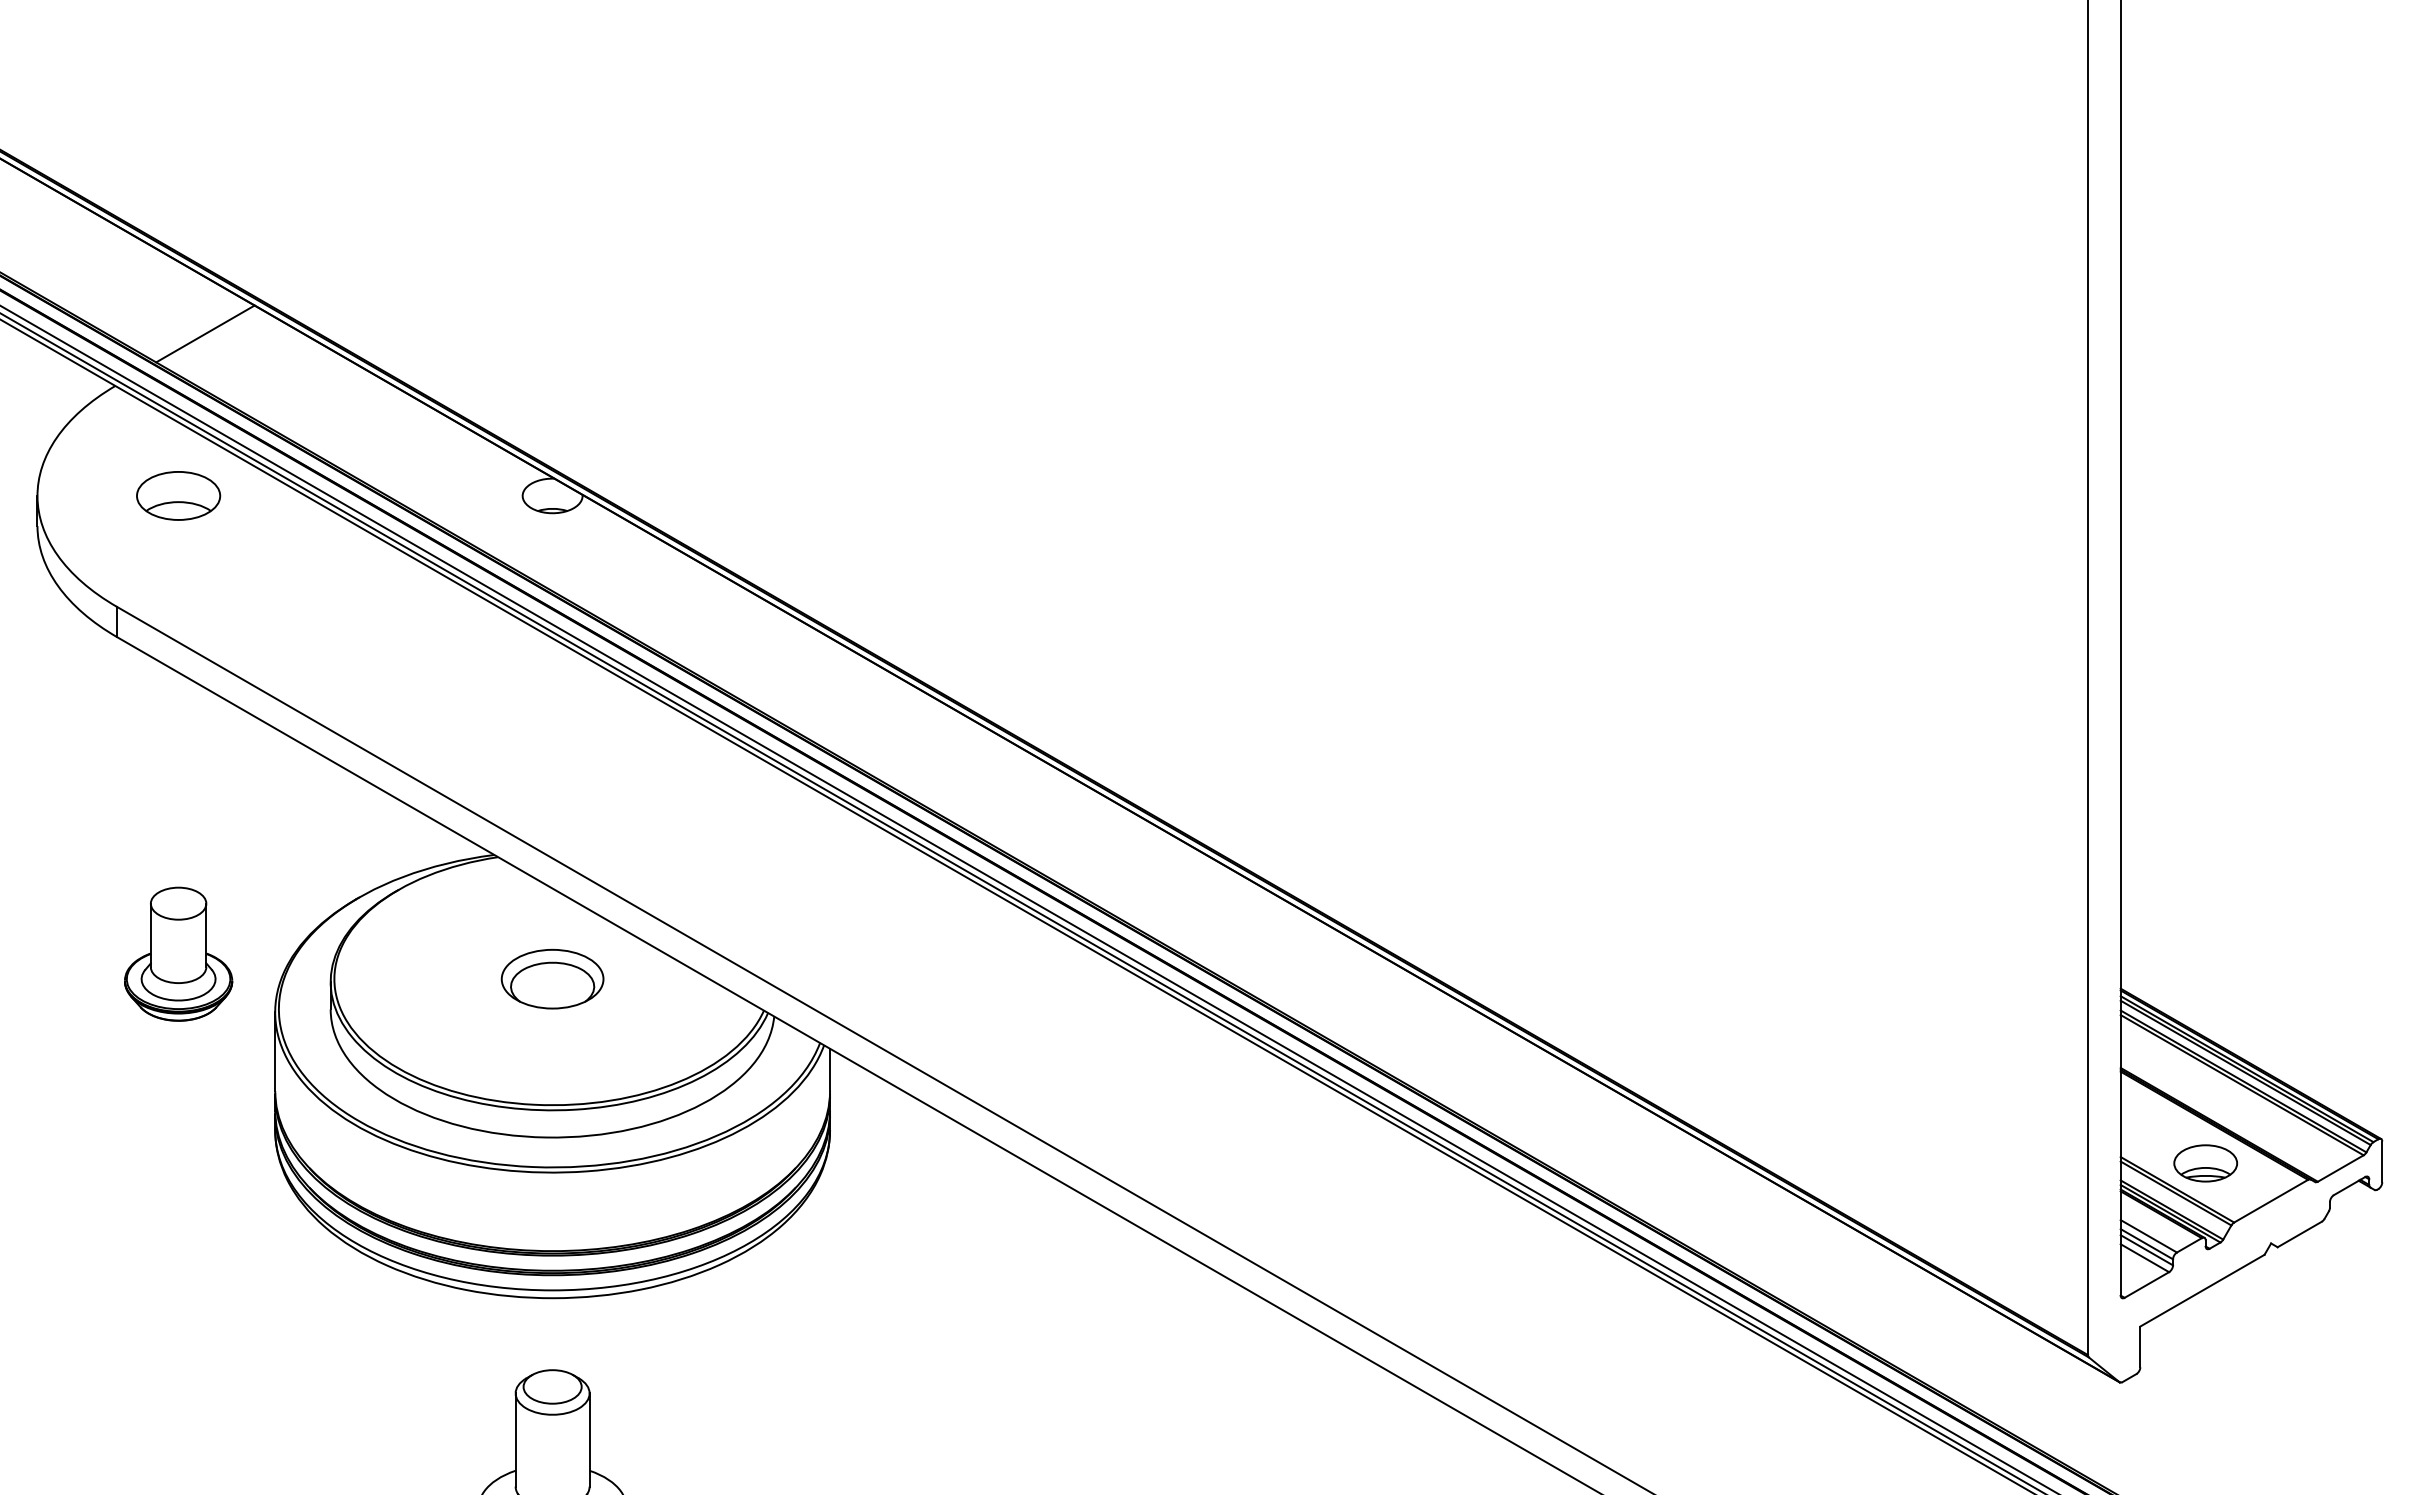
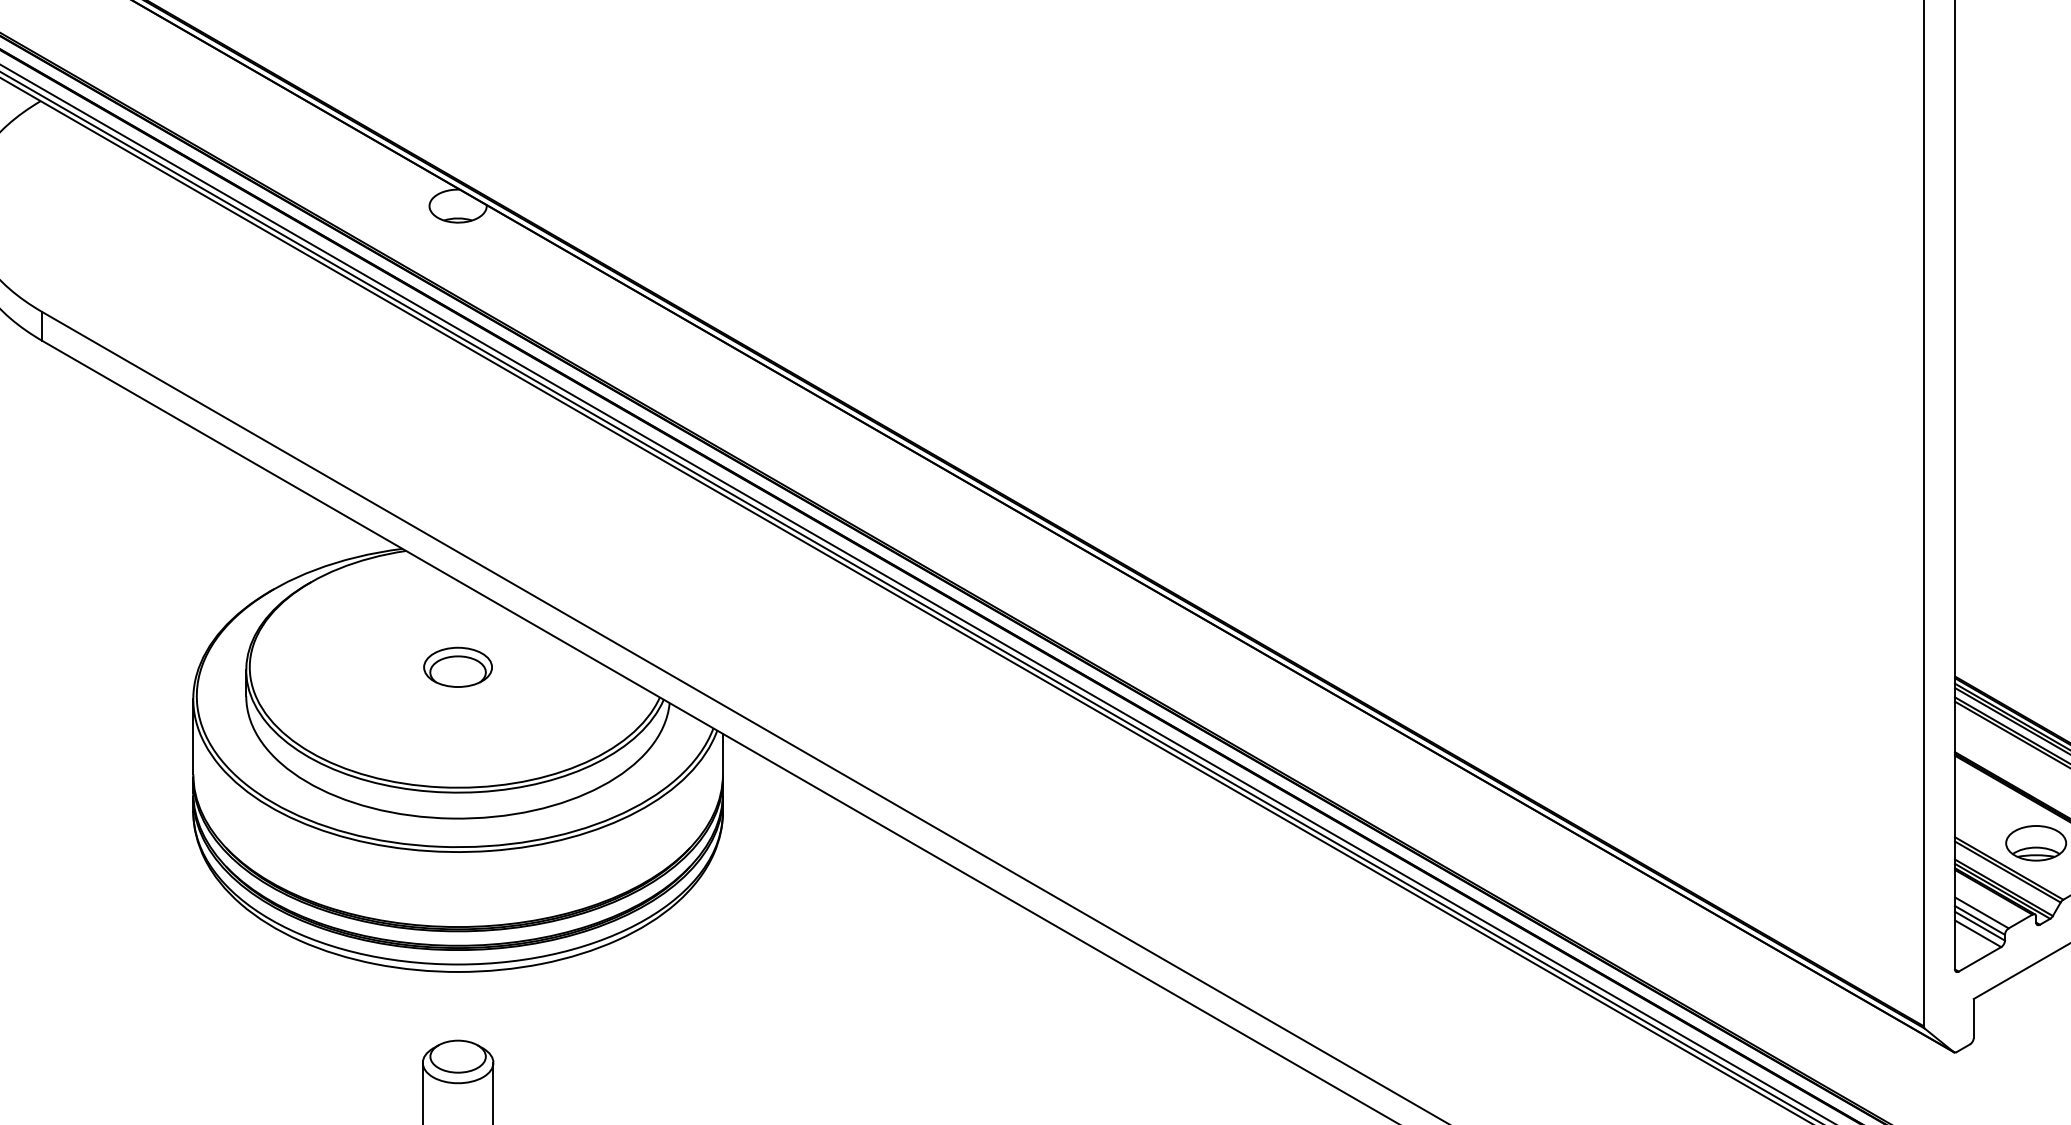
line: (205, 333) -> (126, 51), removed
part: (178, 495) -> (100, 205), removed
part: (178, 953) -> (100, 642), removed
part: (552, 978) -> (458, 666), size x0.7

